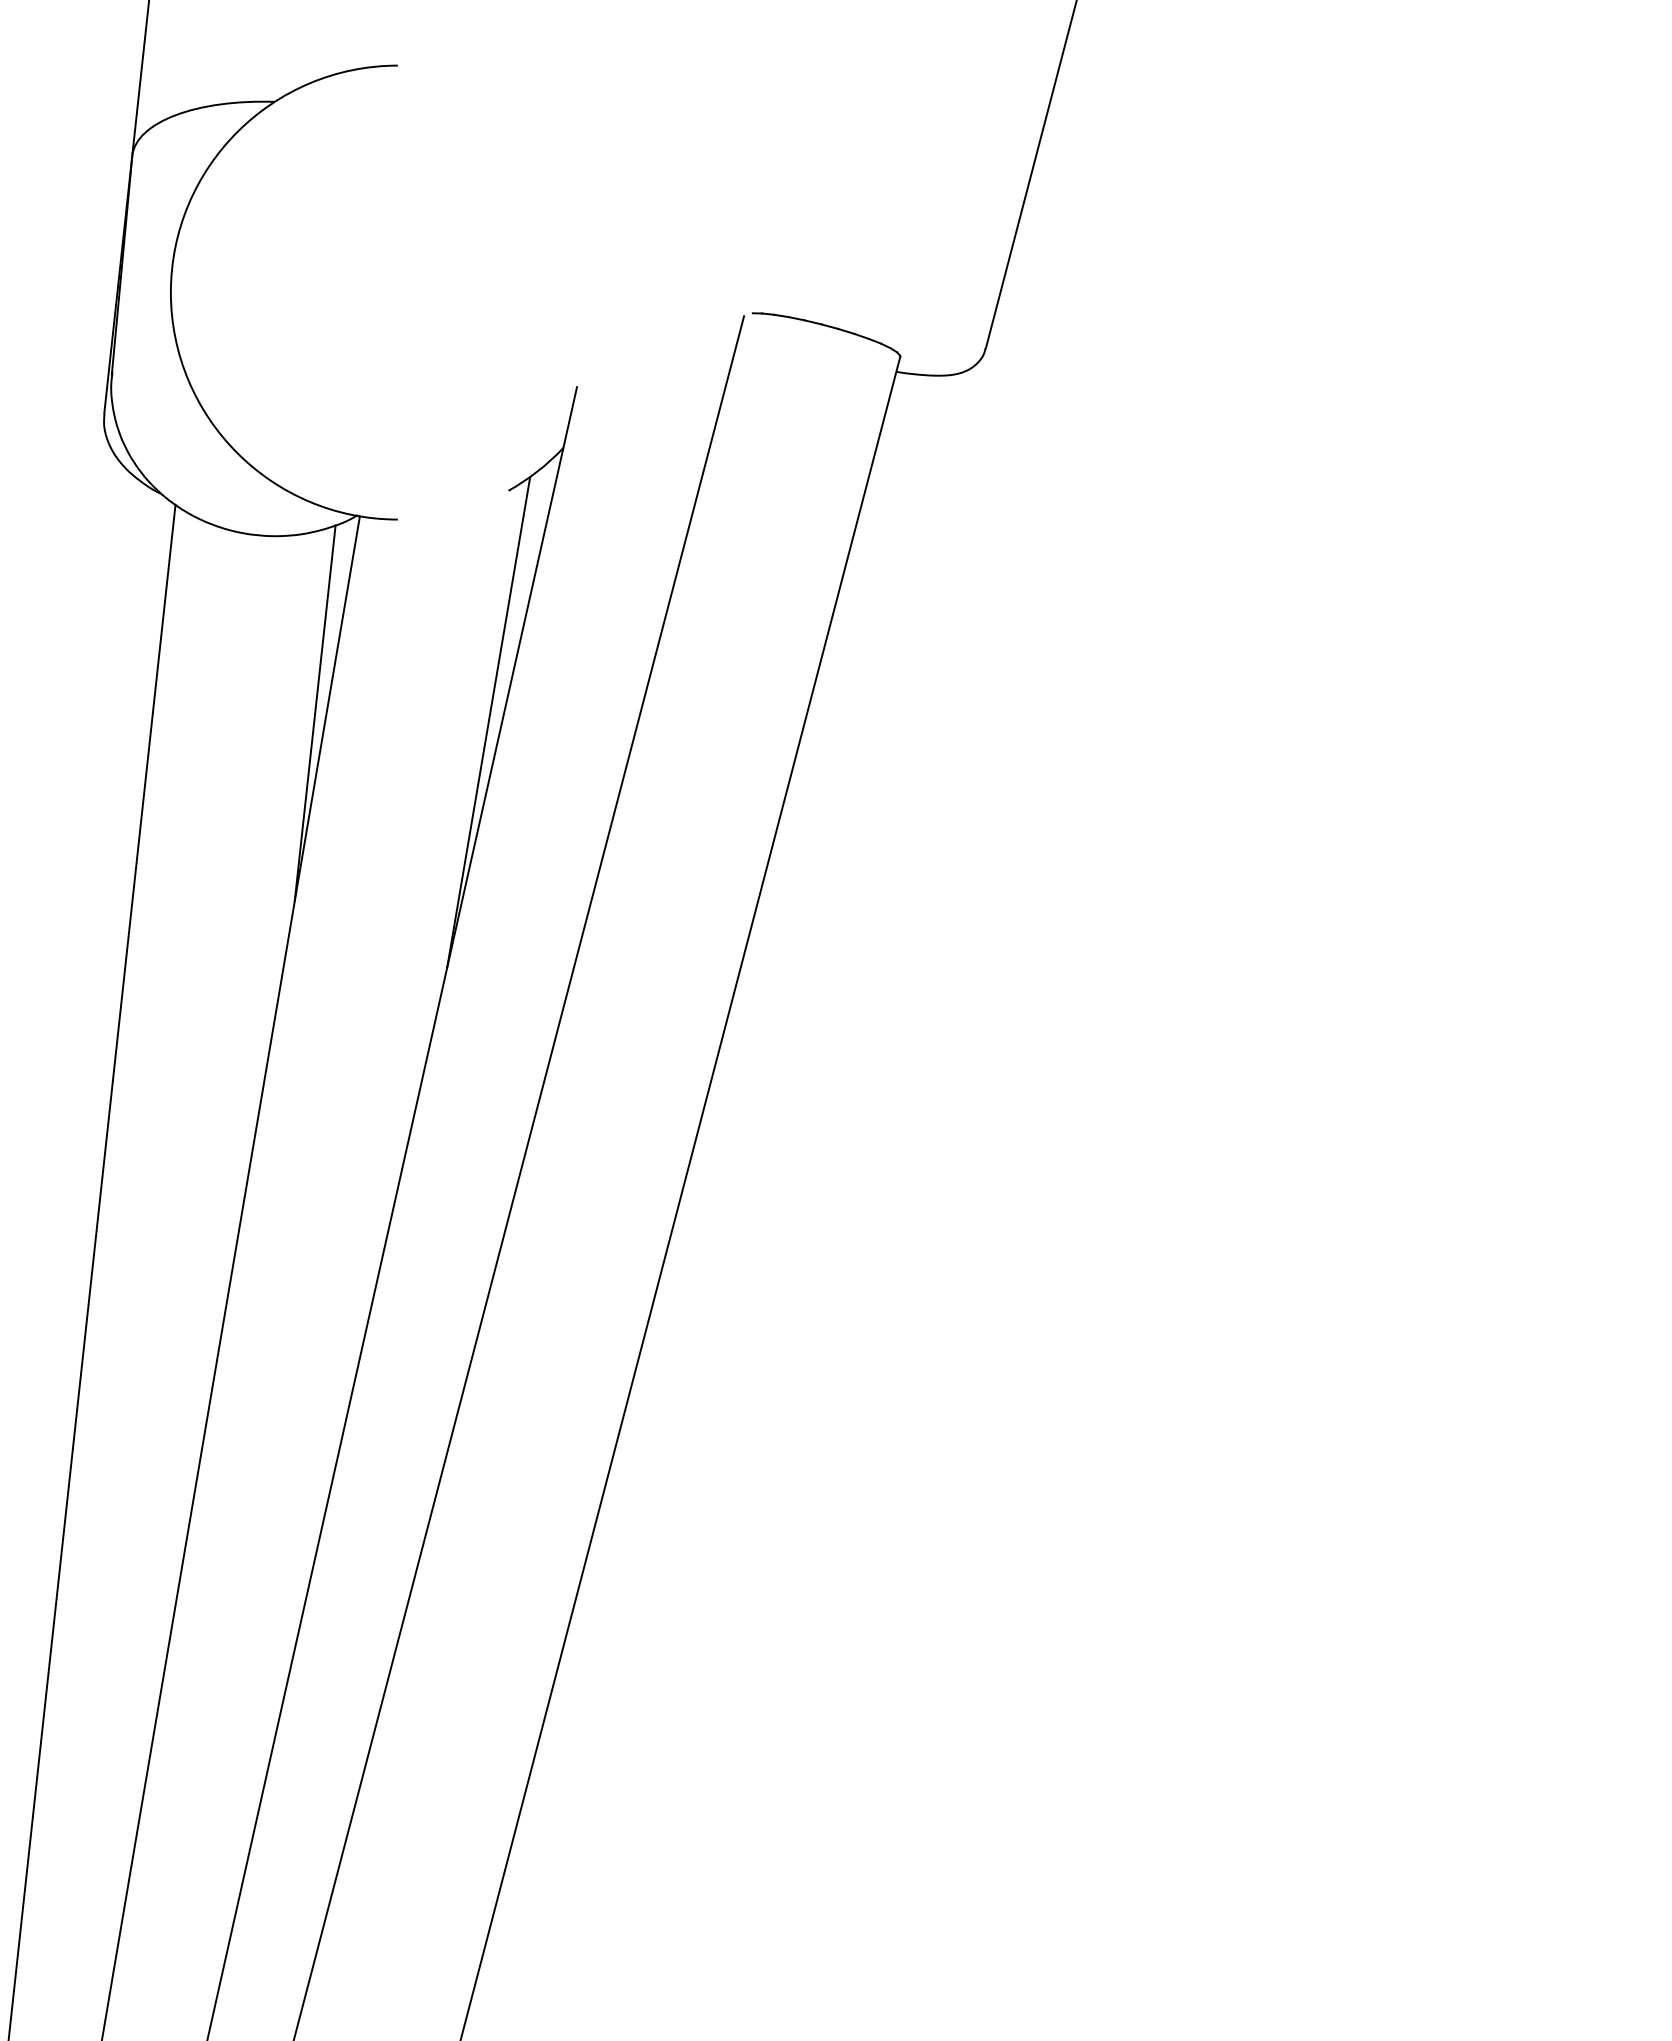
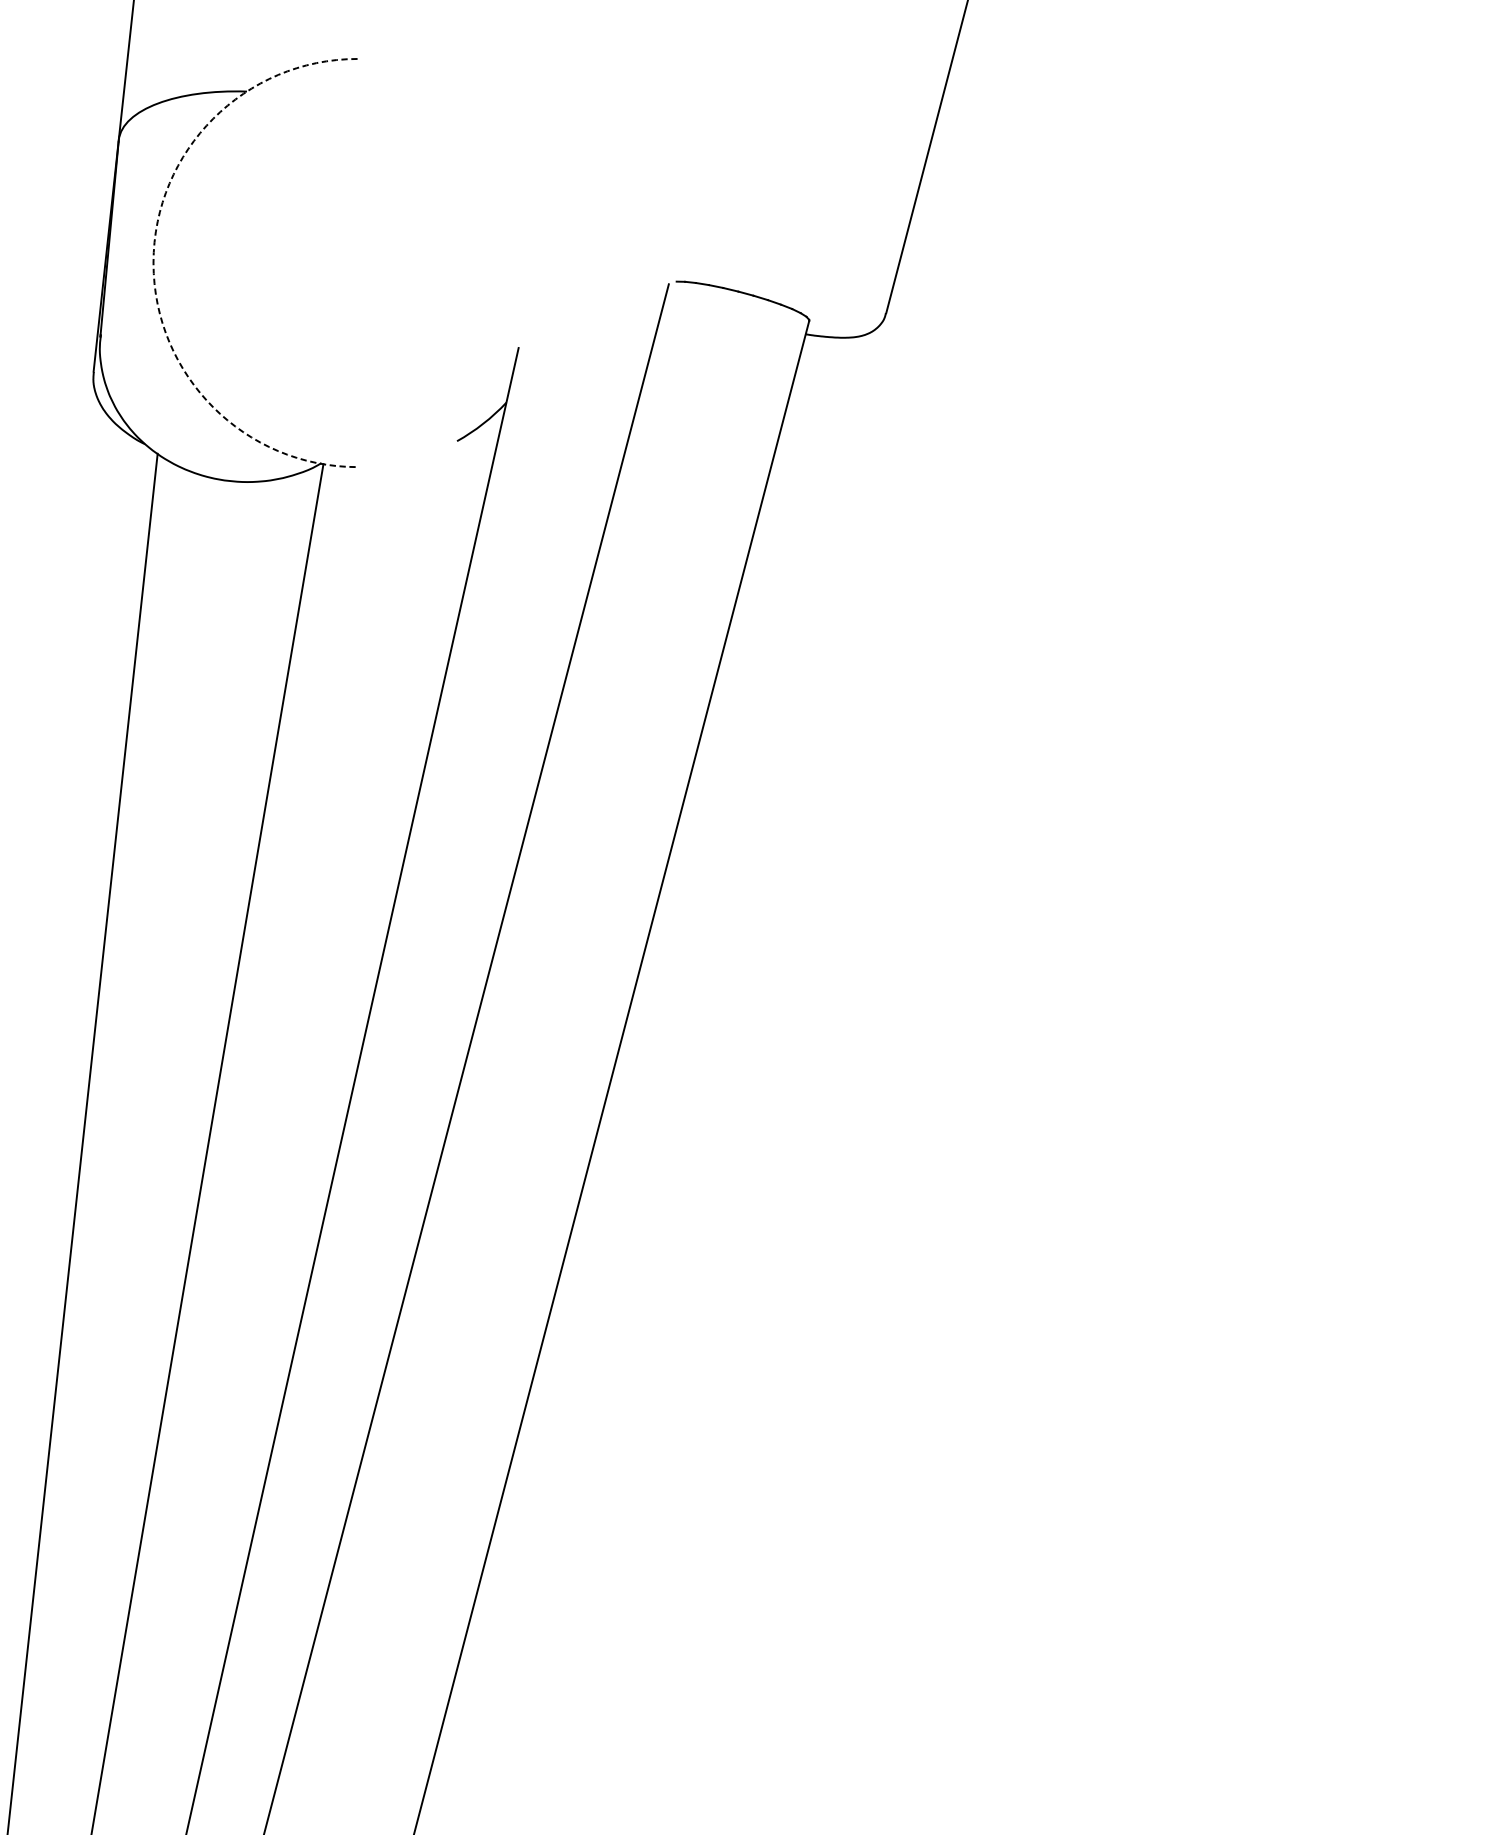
arc: (170, 292) -> (153, 262), solid -> dashed
line: (314, 712) -> (282, 640), removed
line: (488, 722) -> (439, 649), removed

